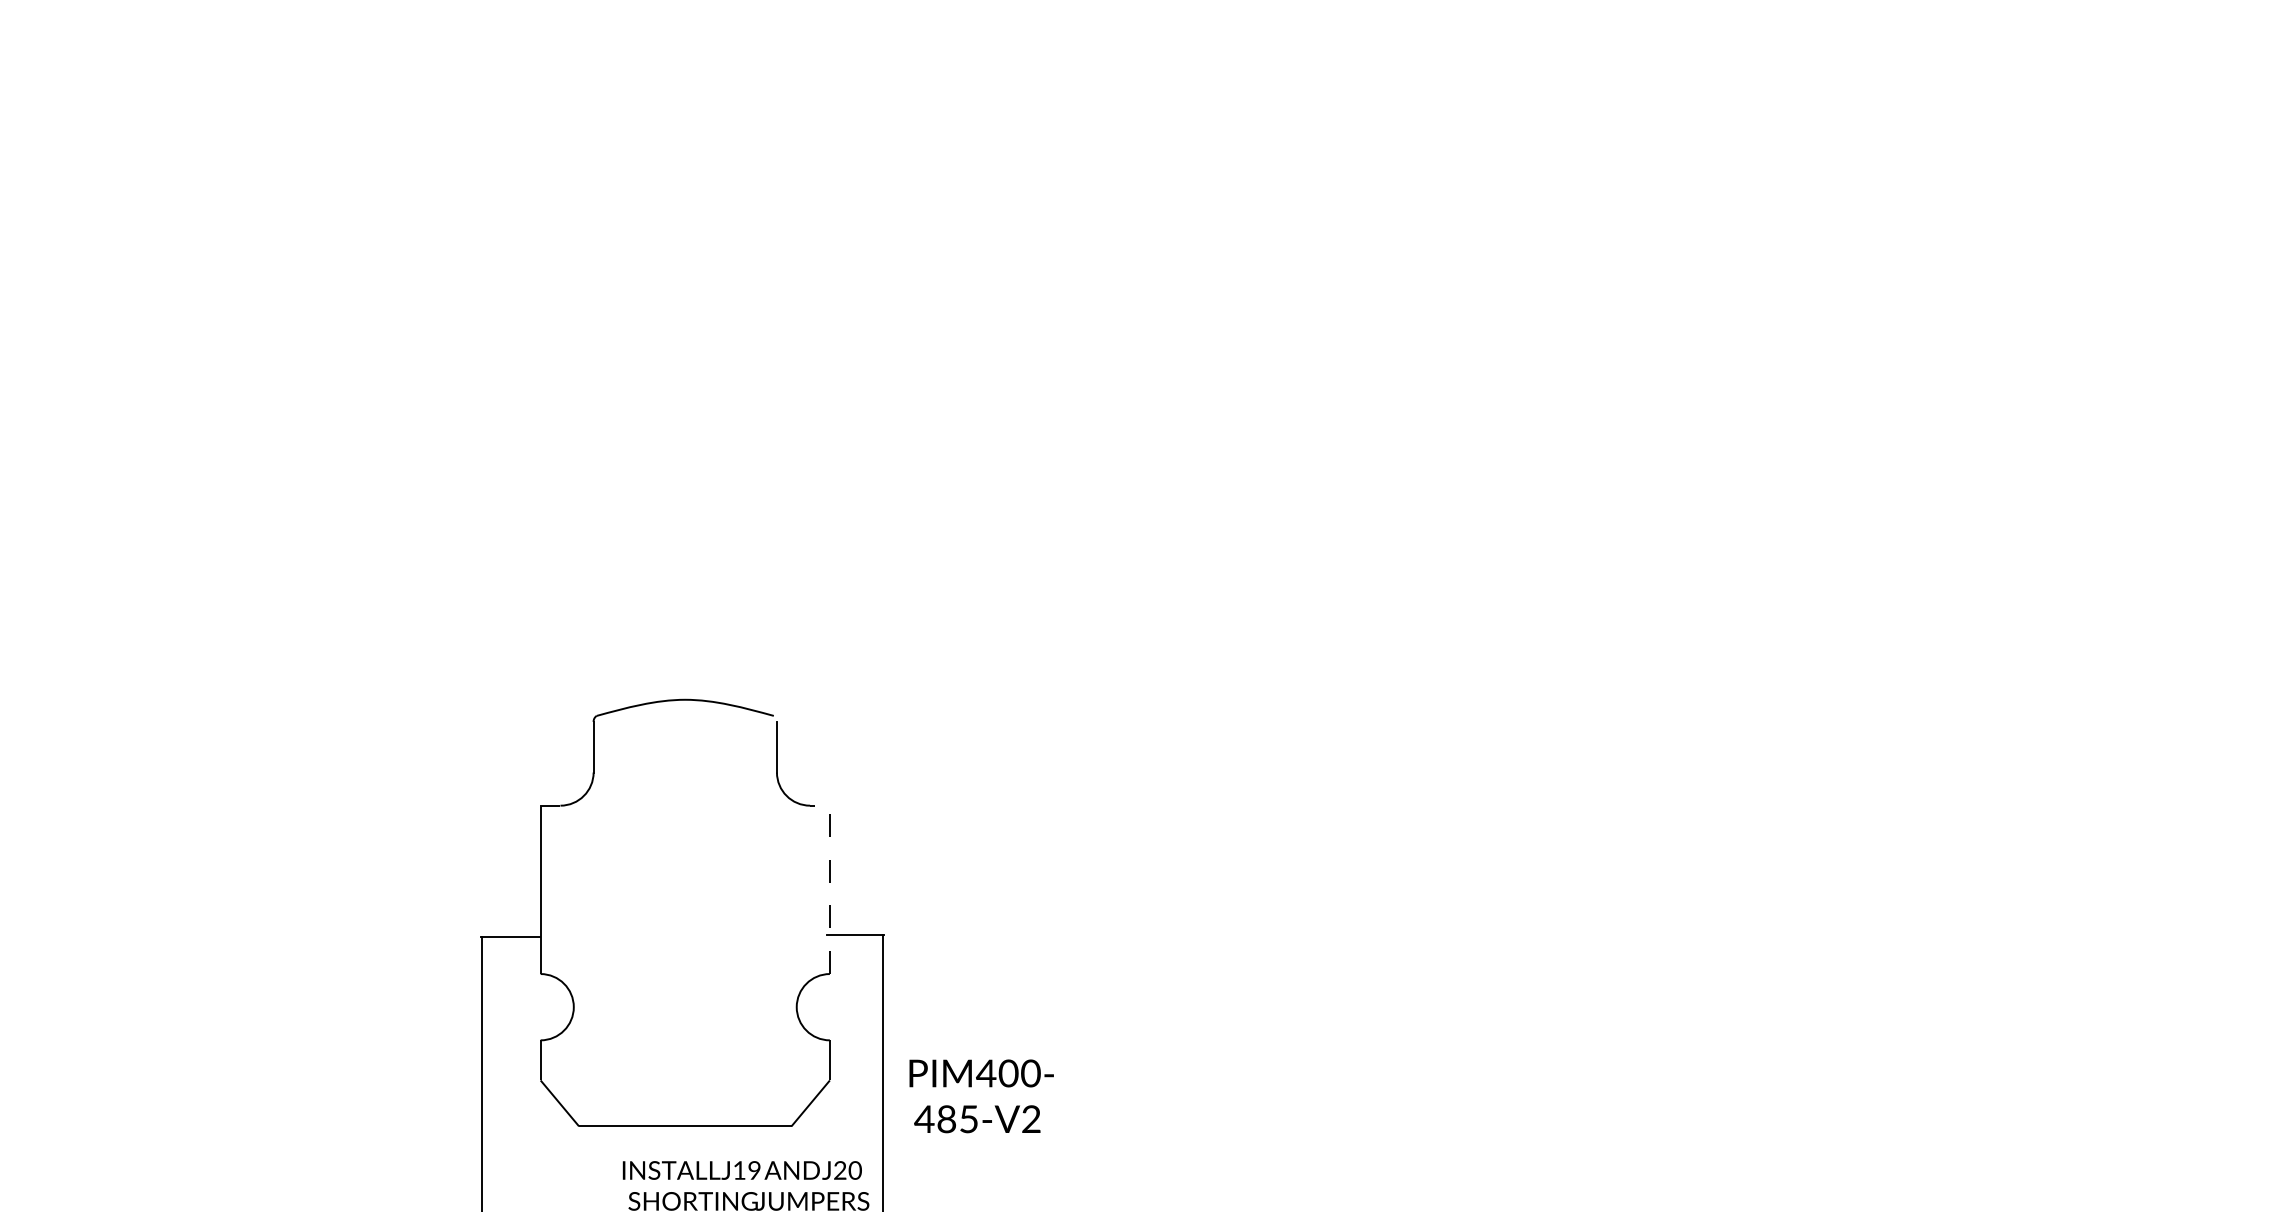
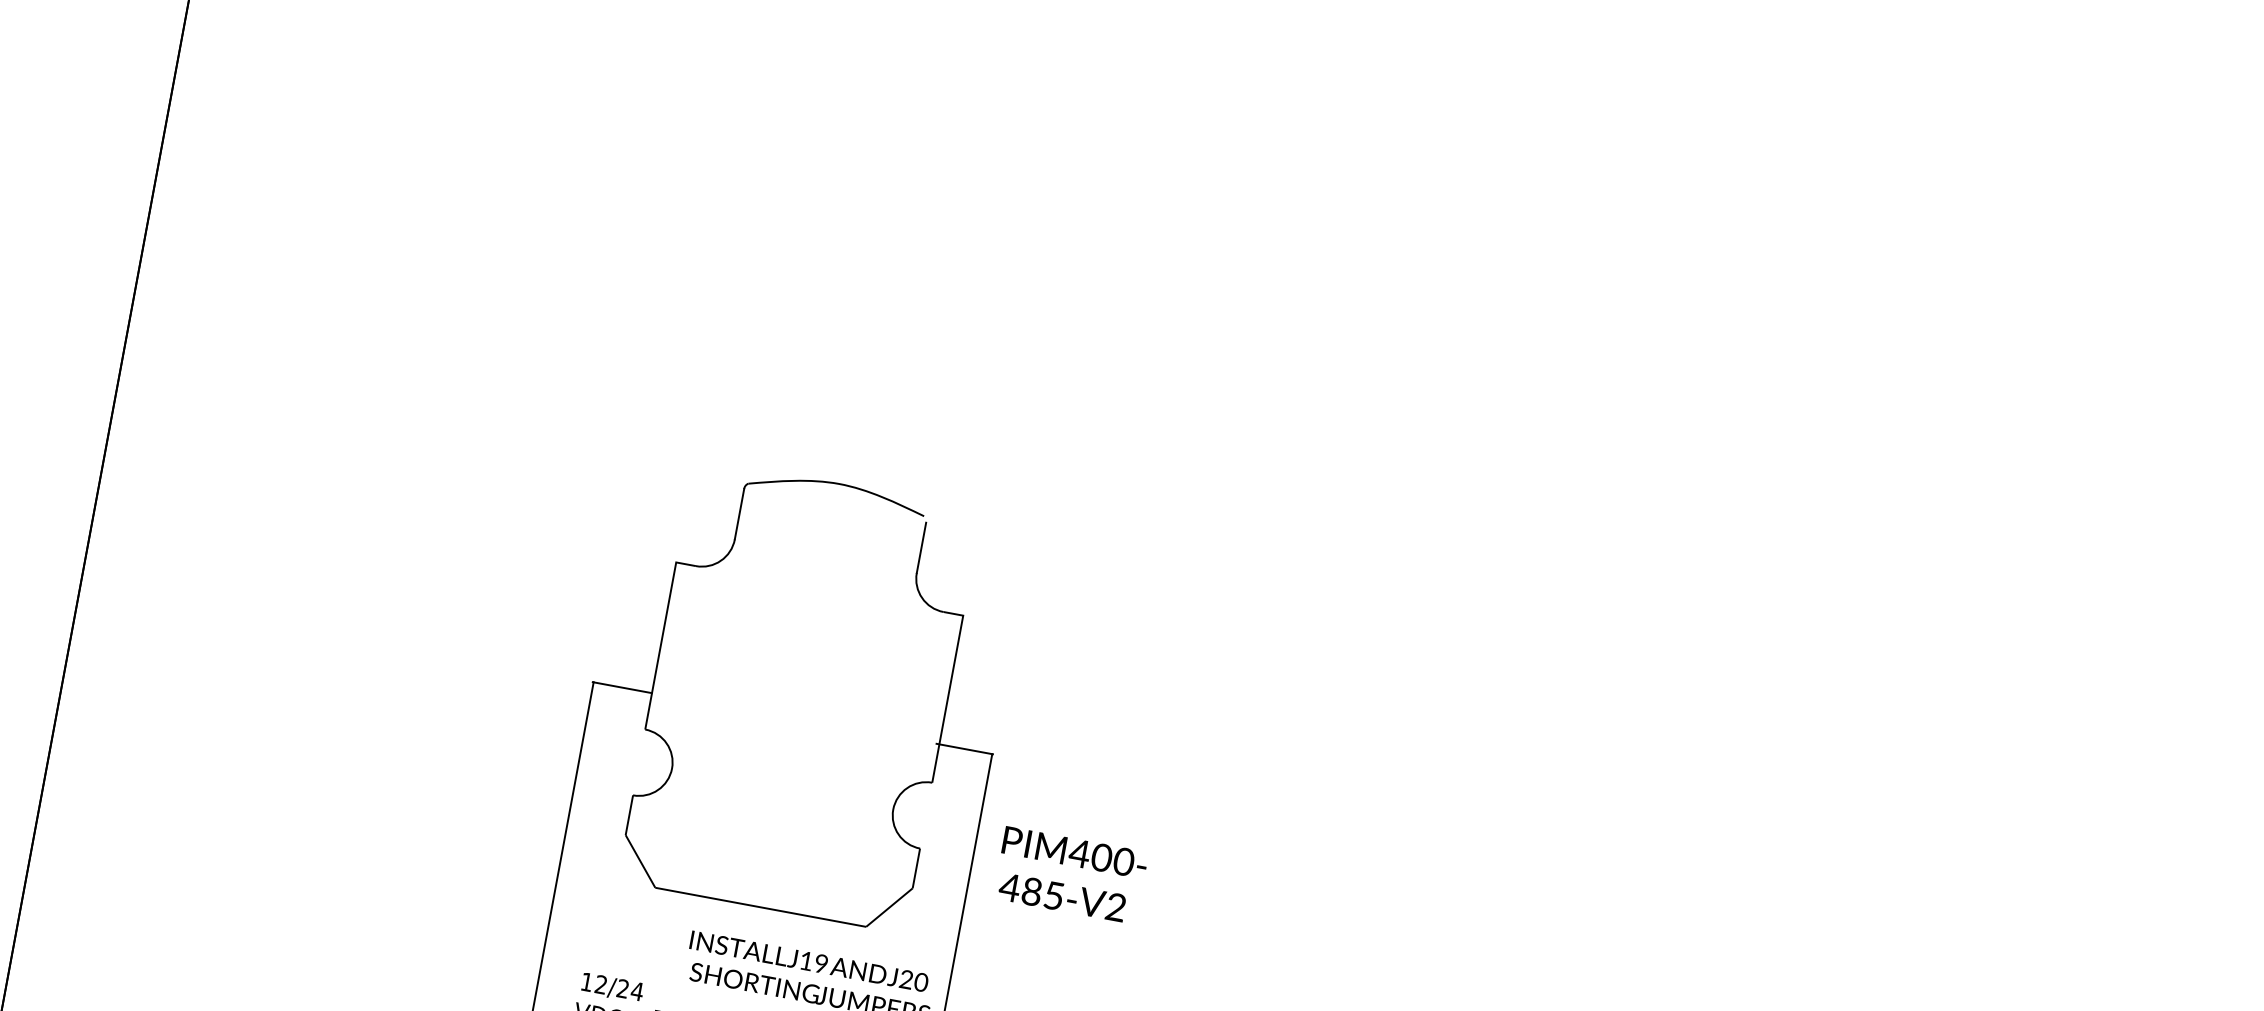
line: (829, 879) -> (949, 688), dashed -> solid
text: (981, 1096) -> (1070, 875), moved

